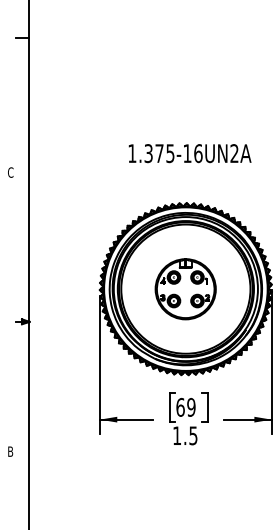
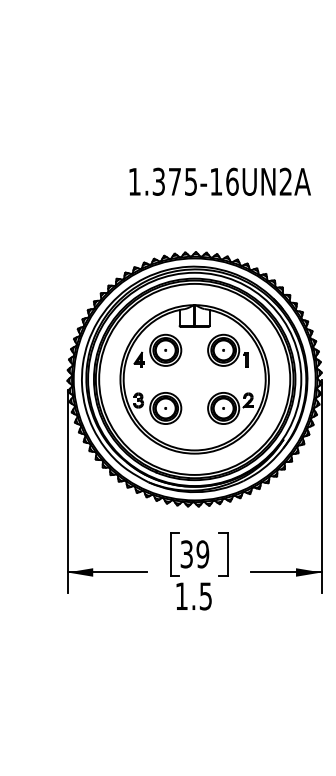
text: (189, 153) -> (219, 181), moved
part: (185, 289) -> (194, 379), size x1.67
text: (180, 406) -> (186, 553), 69 -> 39

